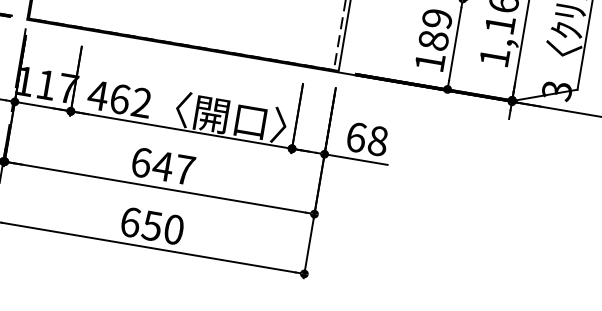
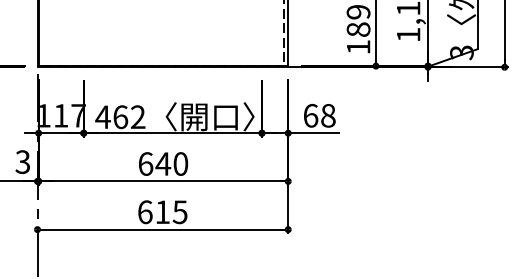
text: (184, 169) -> (180, 163), 647 -> 640
text: (163, 228) -> (171, 212), 650 -> 615

